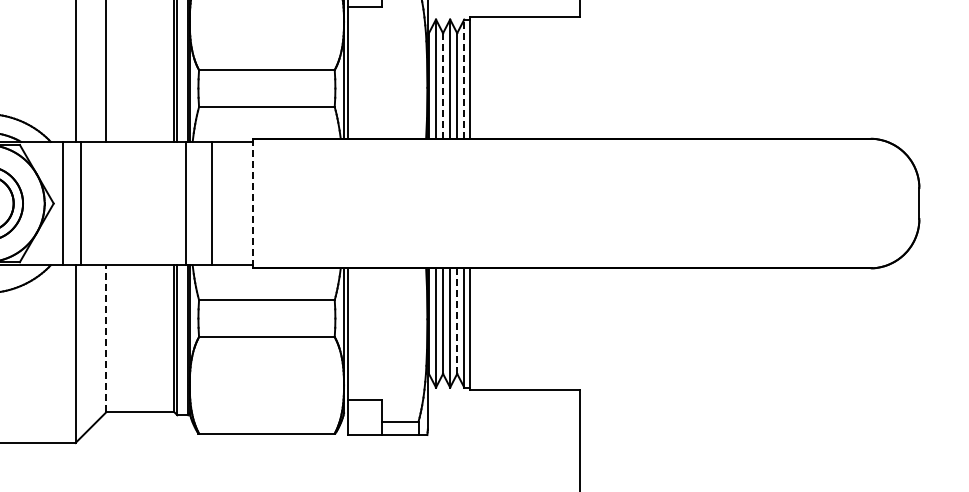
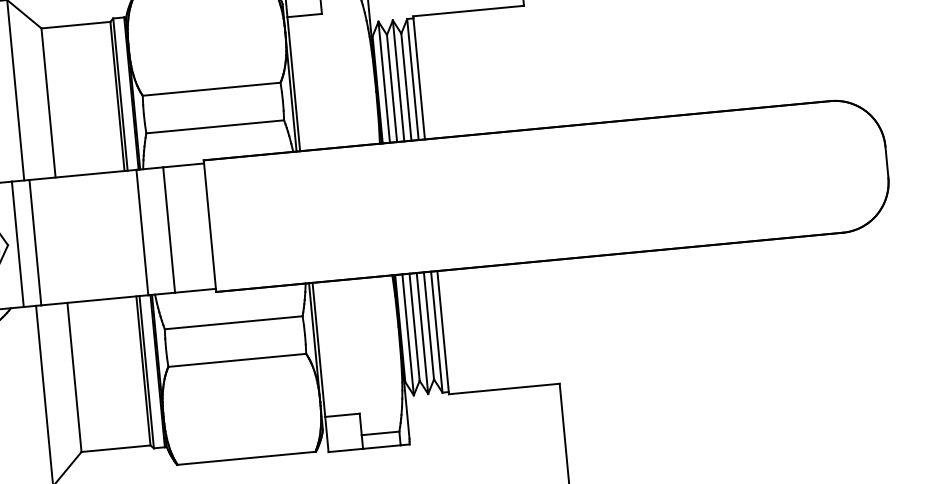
line: (464, 79) -> (413, 79), dashed -> solid
line: (443, 86) -> (392, 88), dashed -> solid
line: (252, 203) -> (209, 226), dashed -> solid
line: (457, 321) -> (429, 326), dashed -> solid
line: (106, 338) -> (74, 377), dashed -> solid

